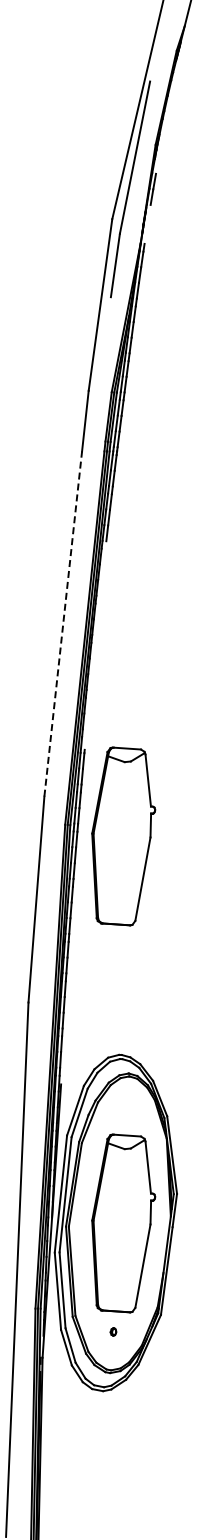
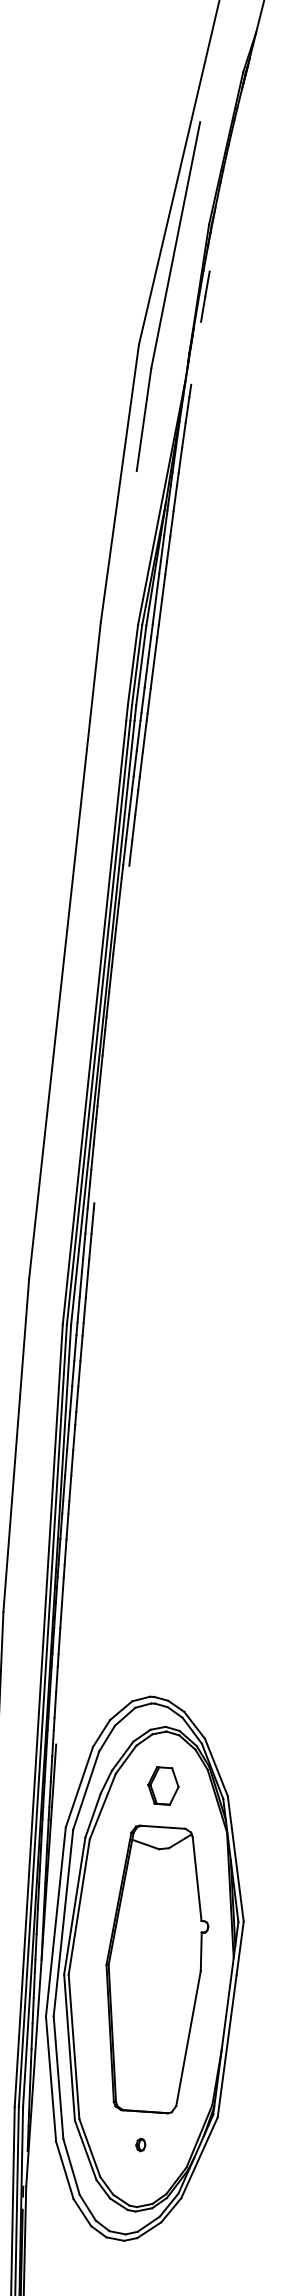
line: (63, 624) -> (60, 1000), dashed -> solid
part: (123, 836) -> (157, 1343), removed
part: (127, 1109) -> (163, 1785), added

